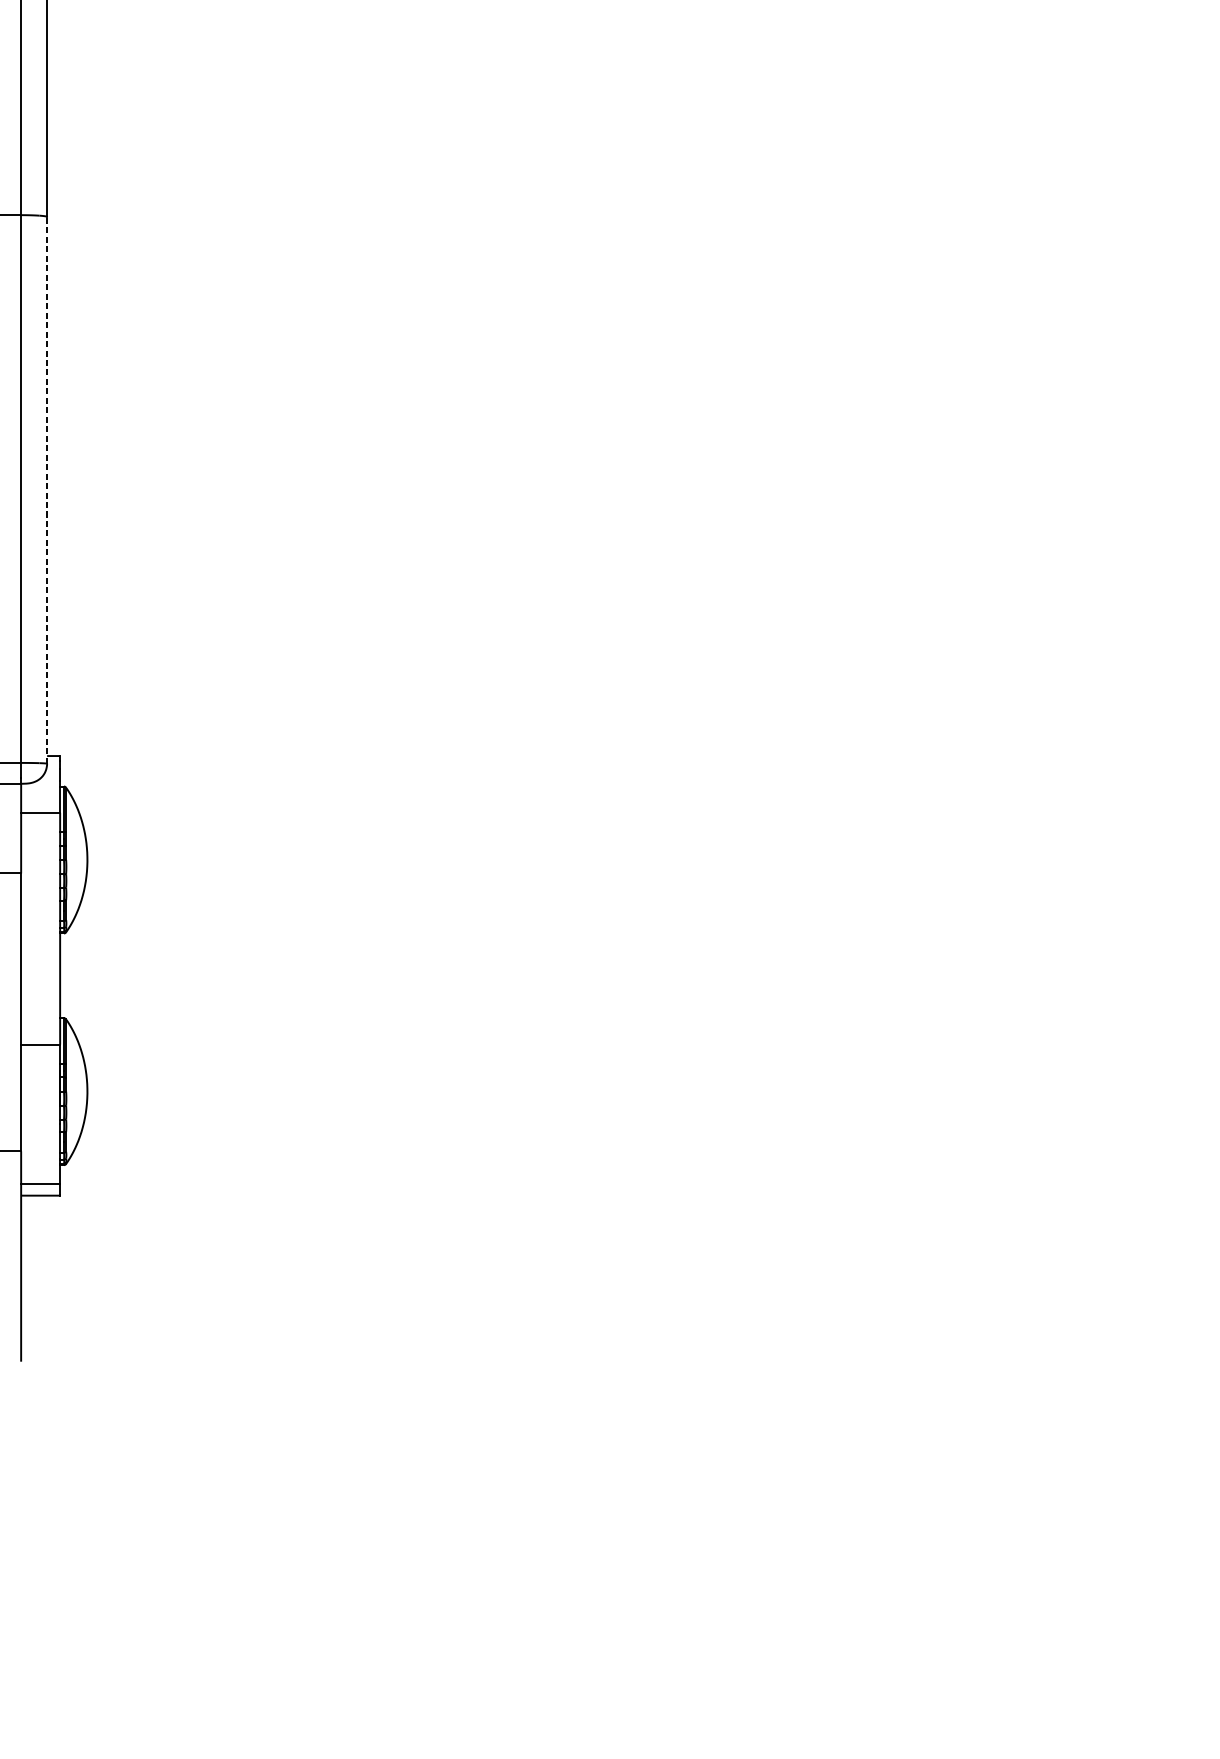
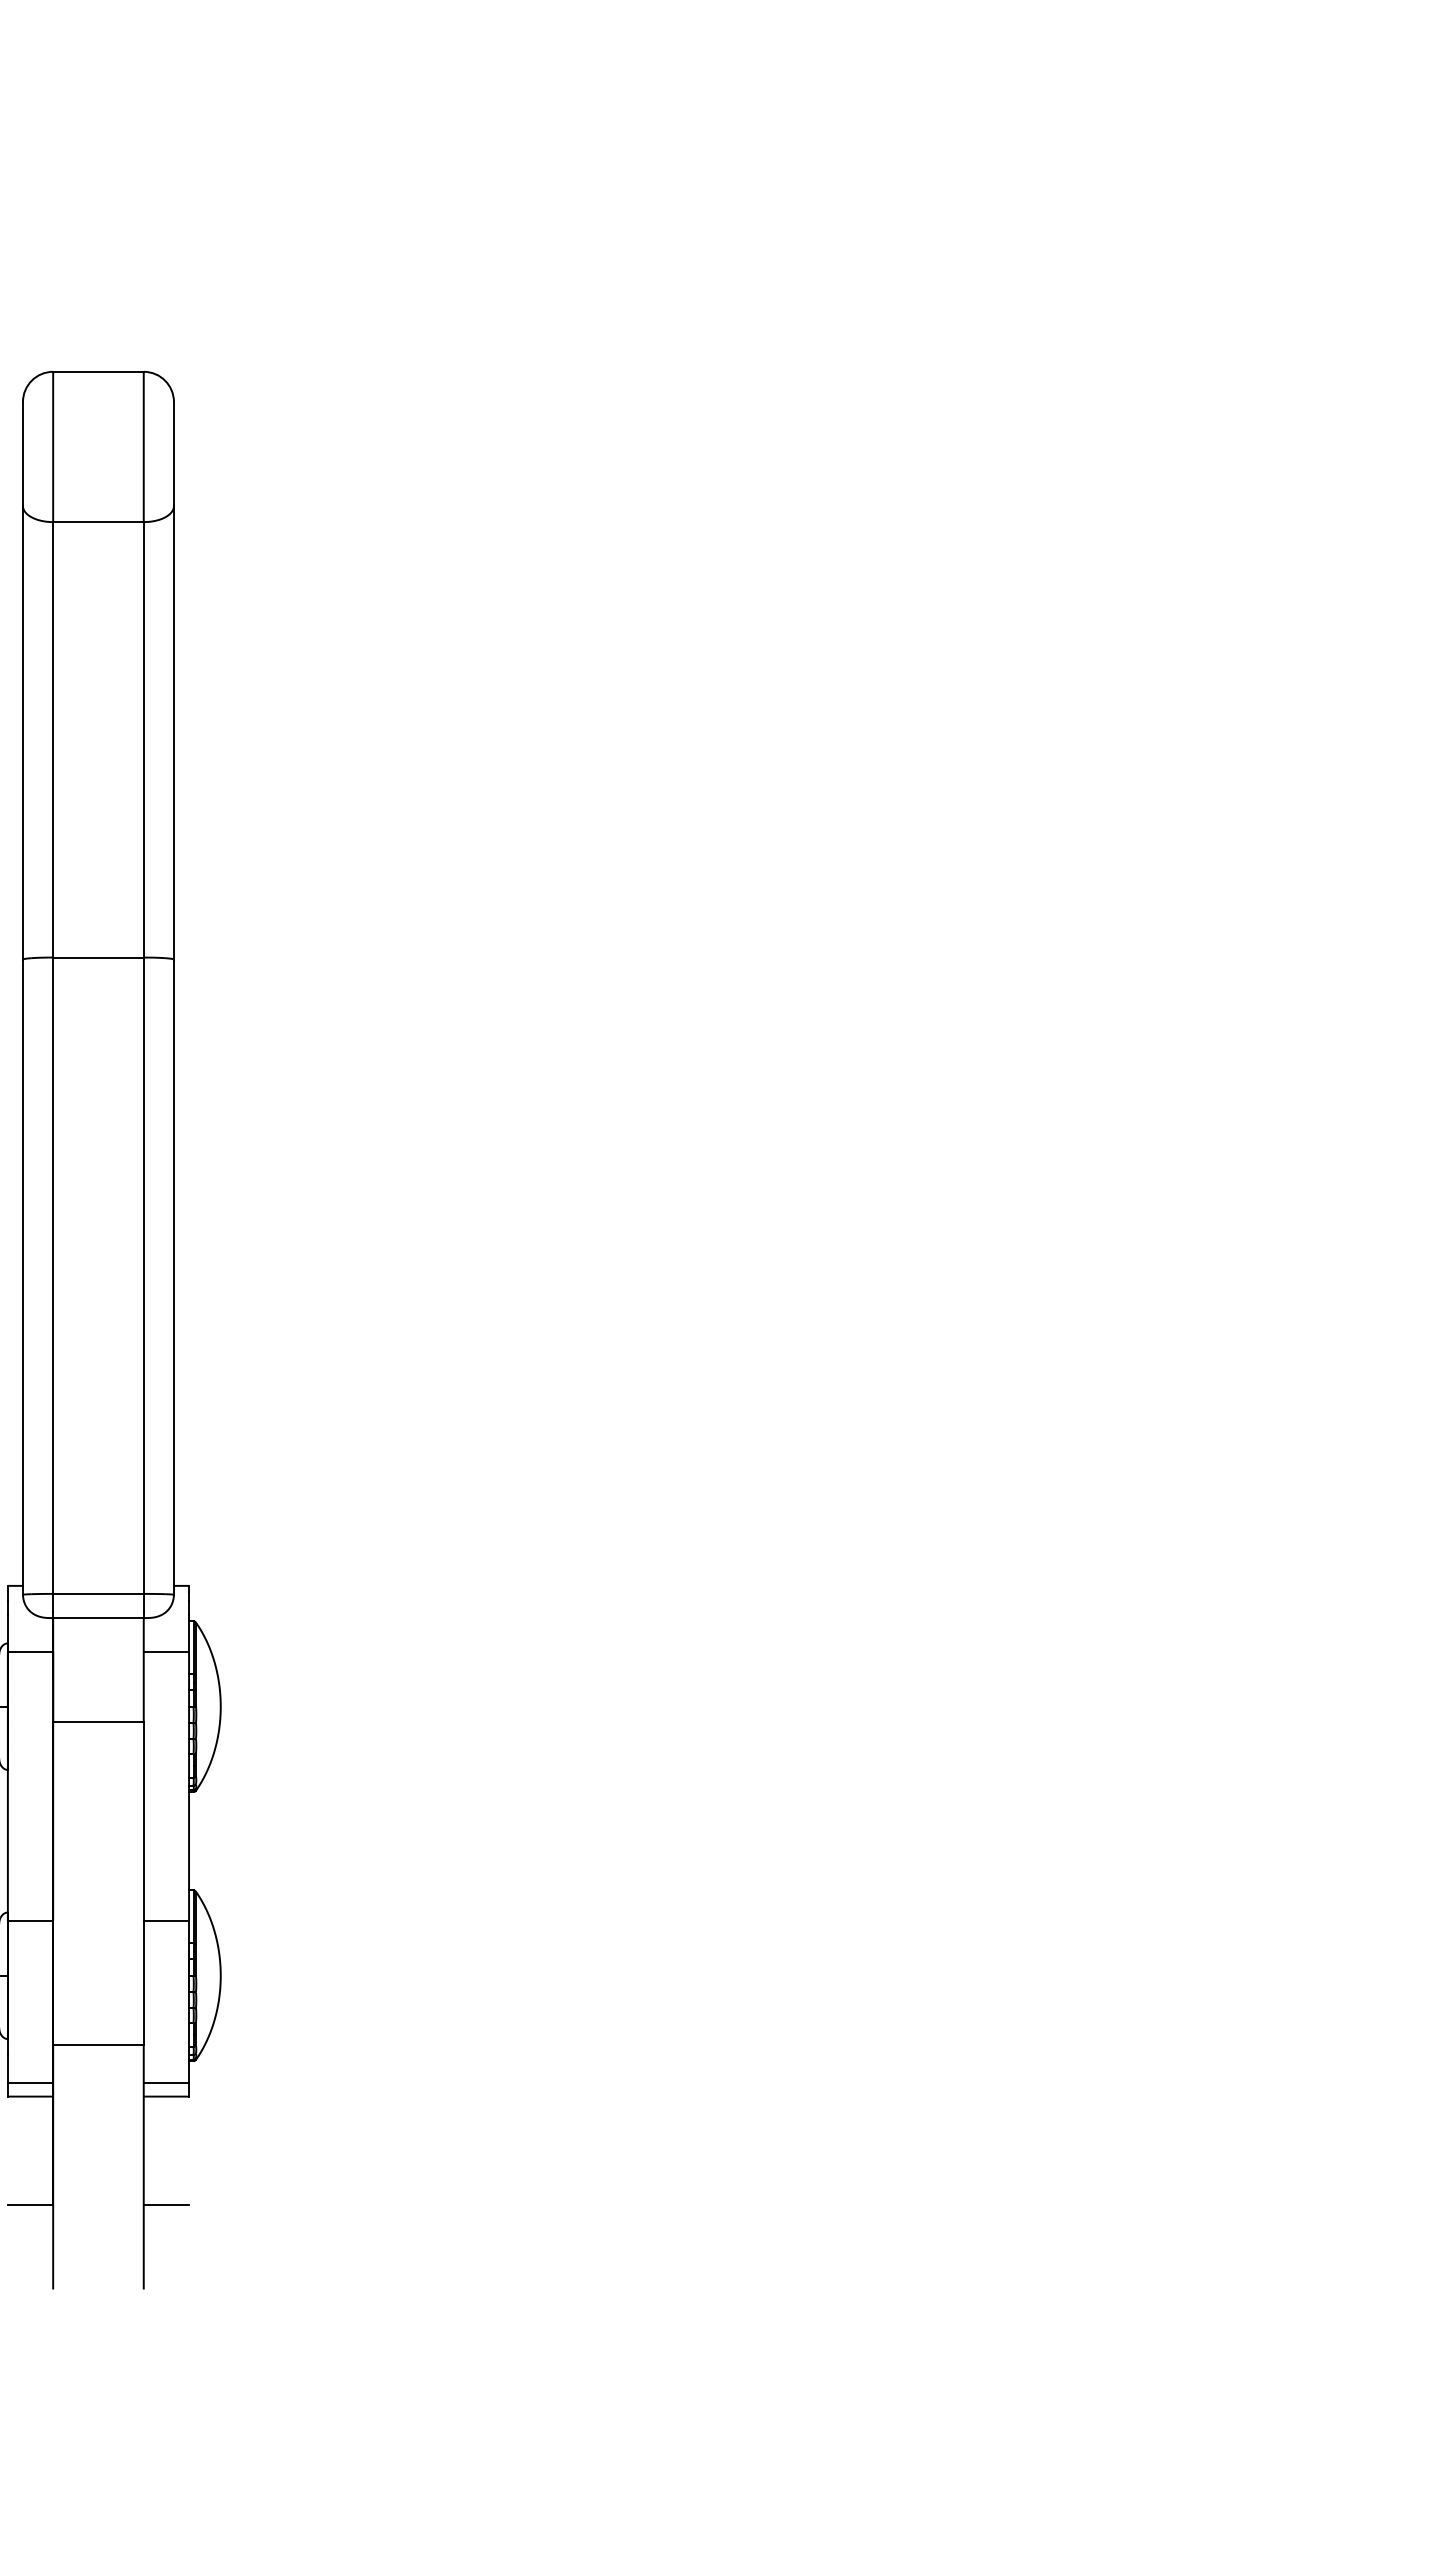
line: (46, 490) -> (173, 1277), dashed -> solid
line: (40, 1288) -> (166, 2204), added

